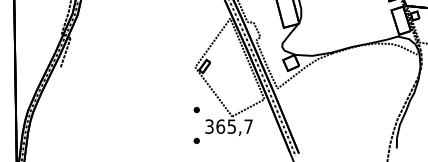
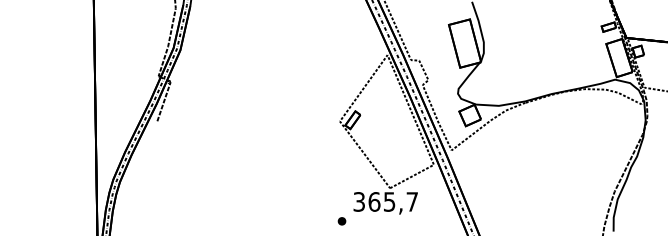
part: (196, 110) -> (341, 179), removed

